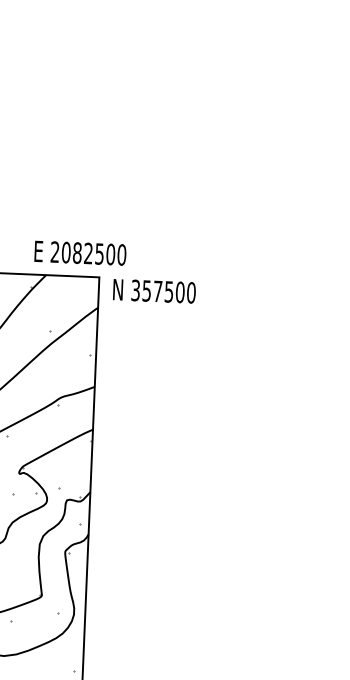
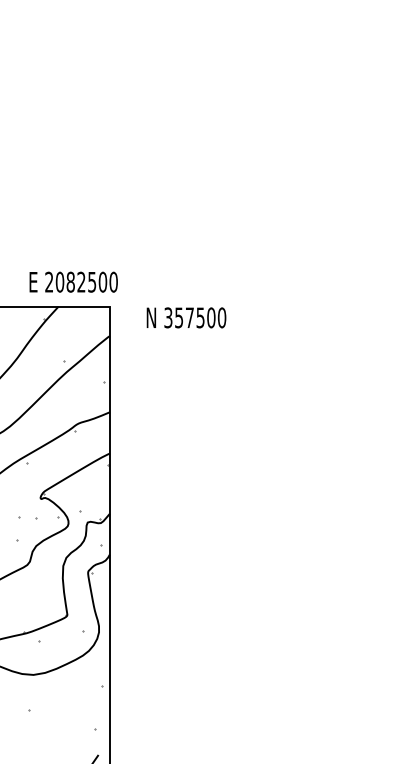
text: (80, 252) -> (73, 281), moved
text: (154, 290) -> (186, 317), moved

